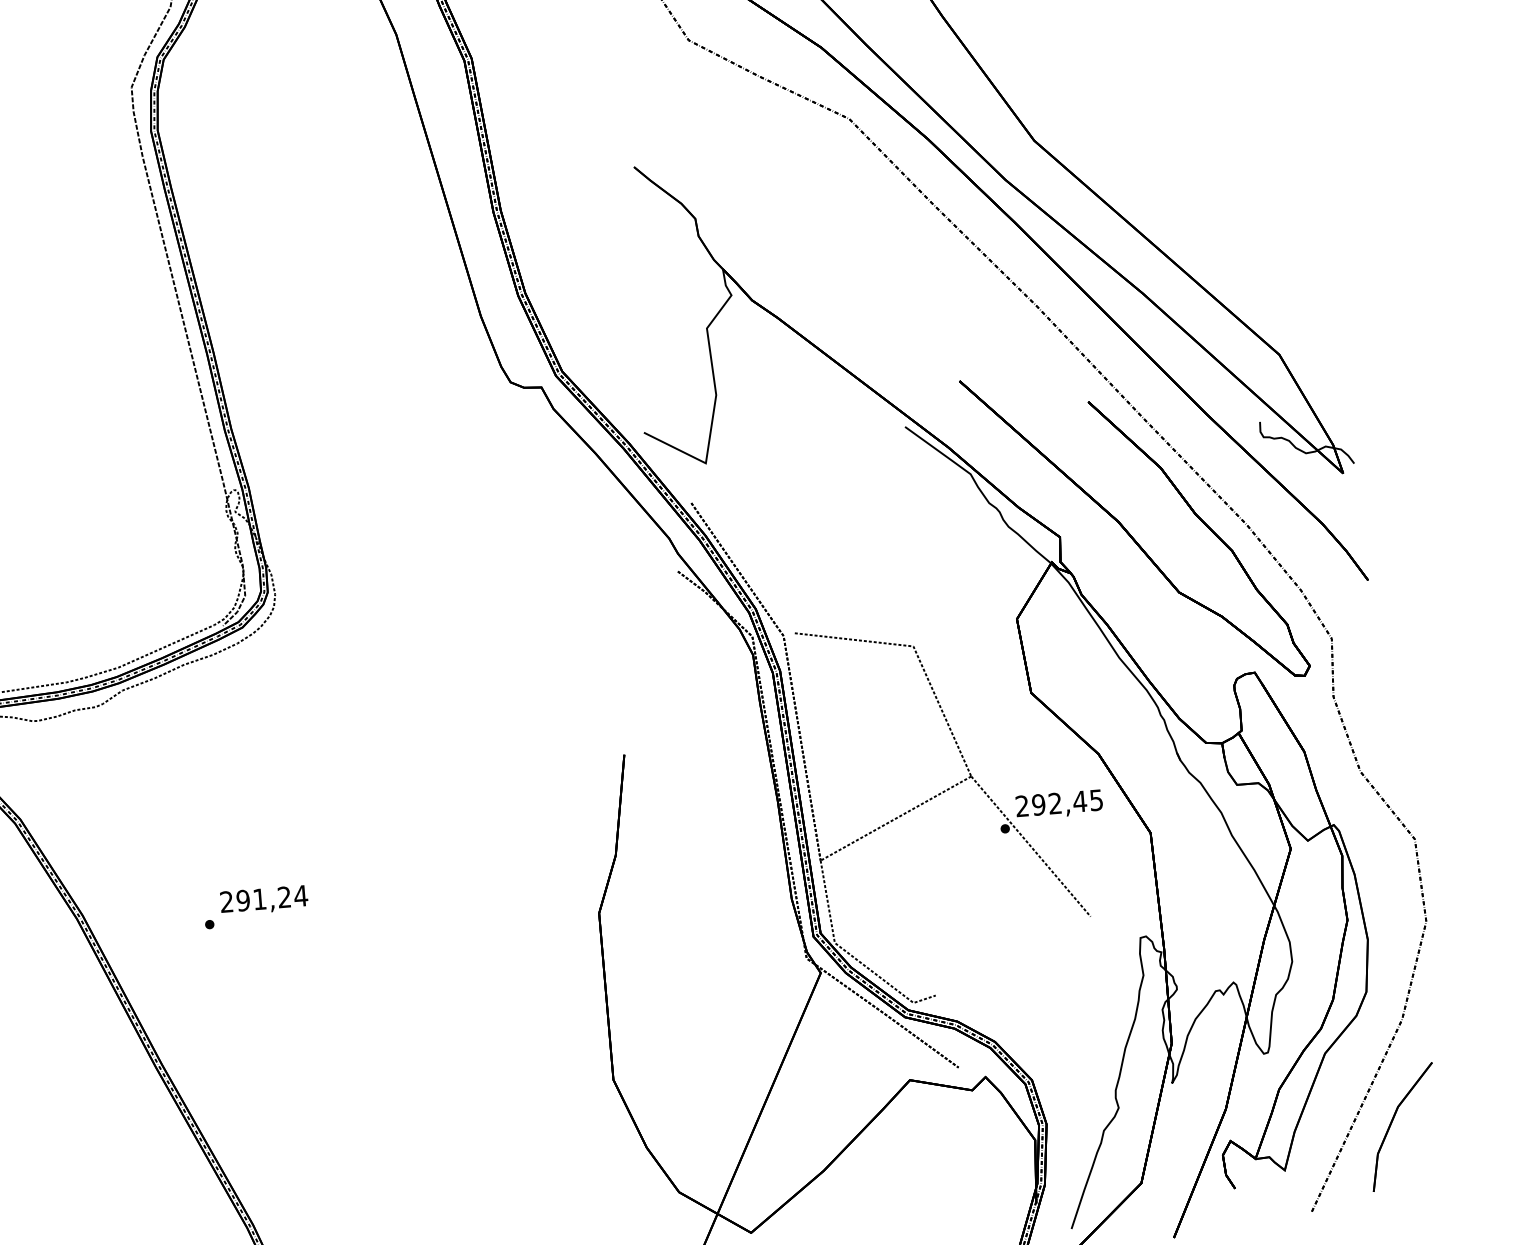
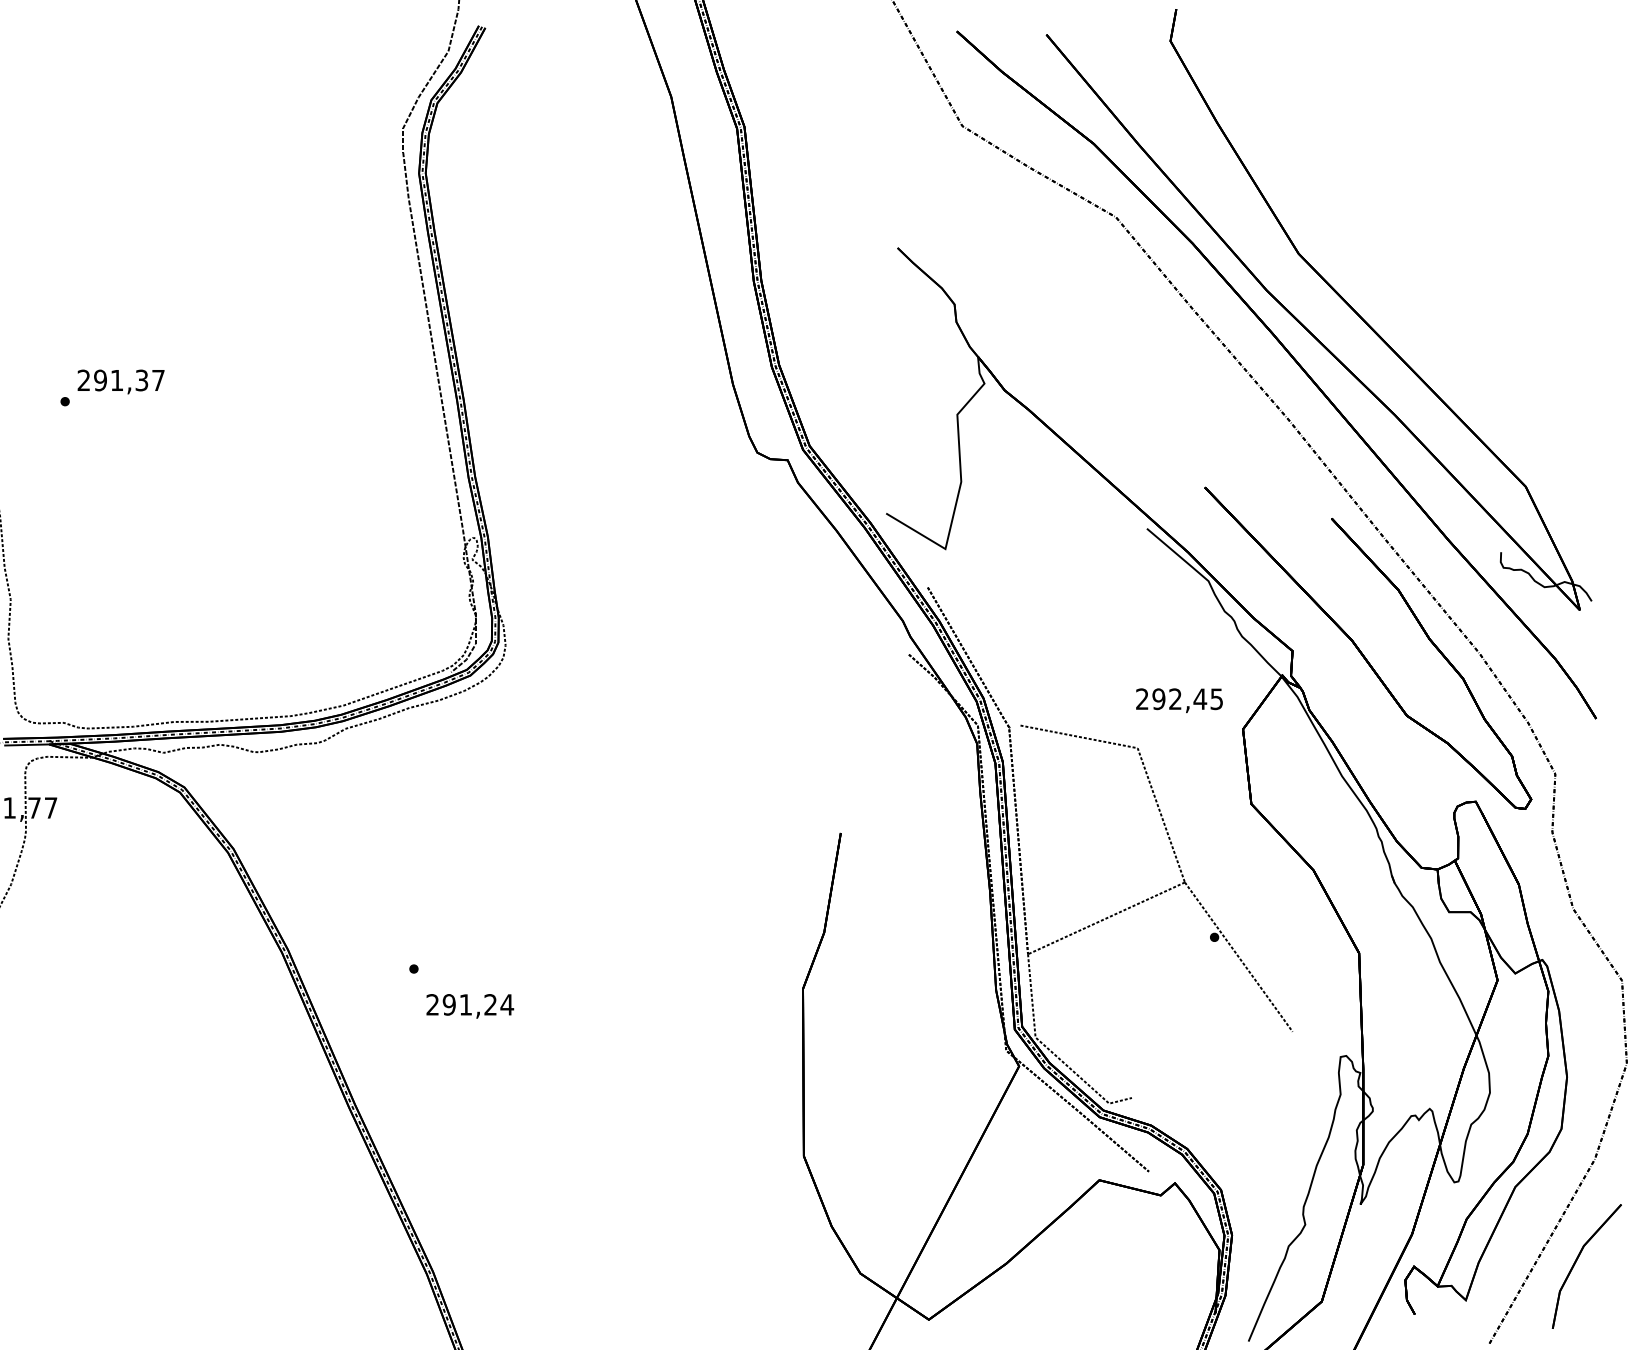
text: (1059, 804) -> (1179, 700), moved
text: (264, 900) -> (470, 1006), moved

